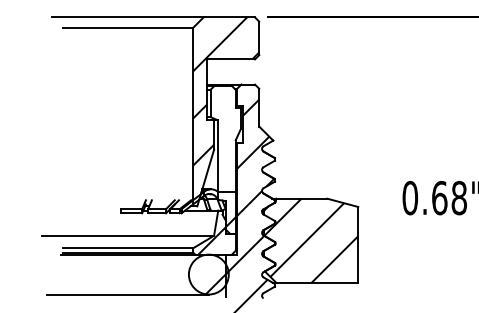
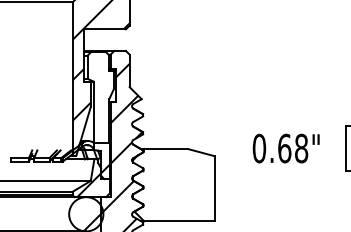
hatch: (311, 240) -> (174, 185), removed

